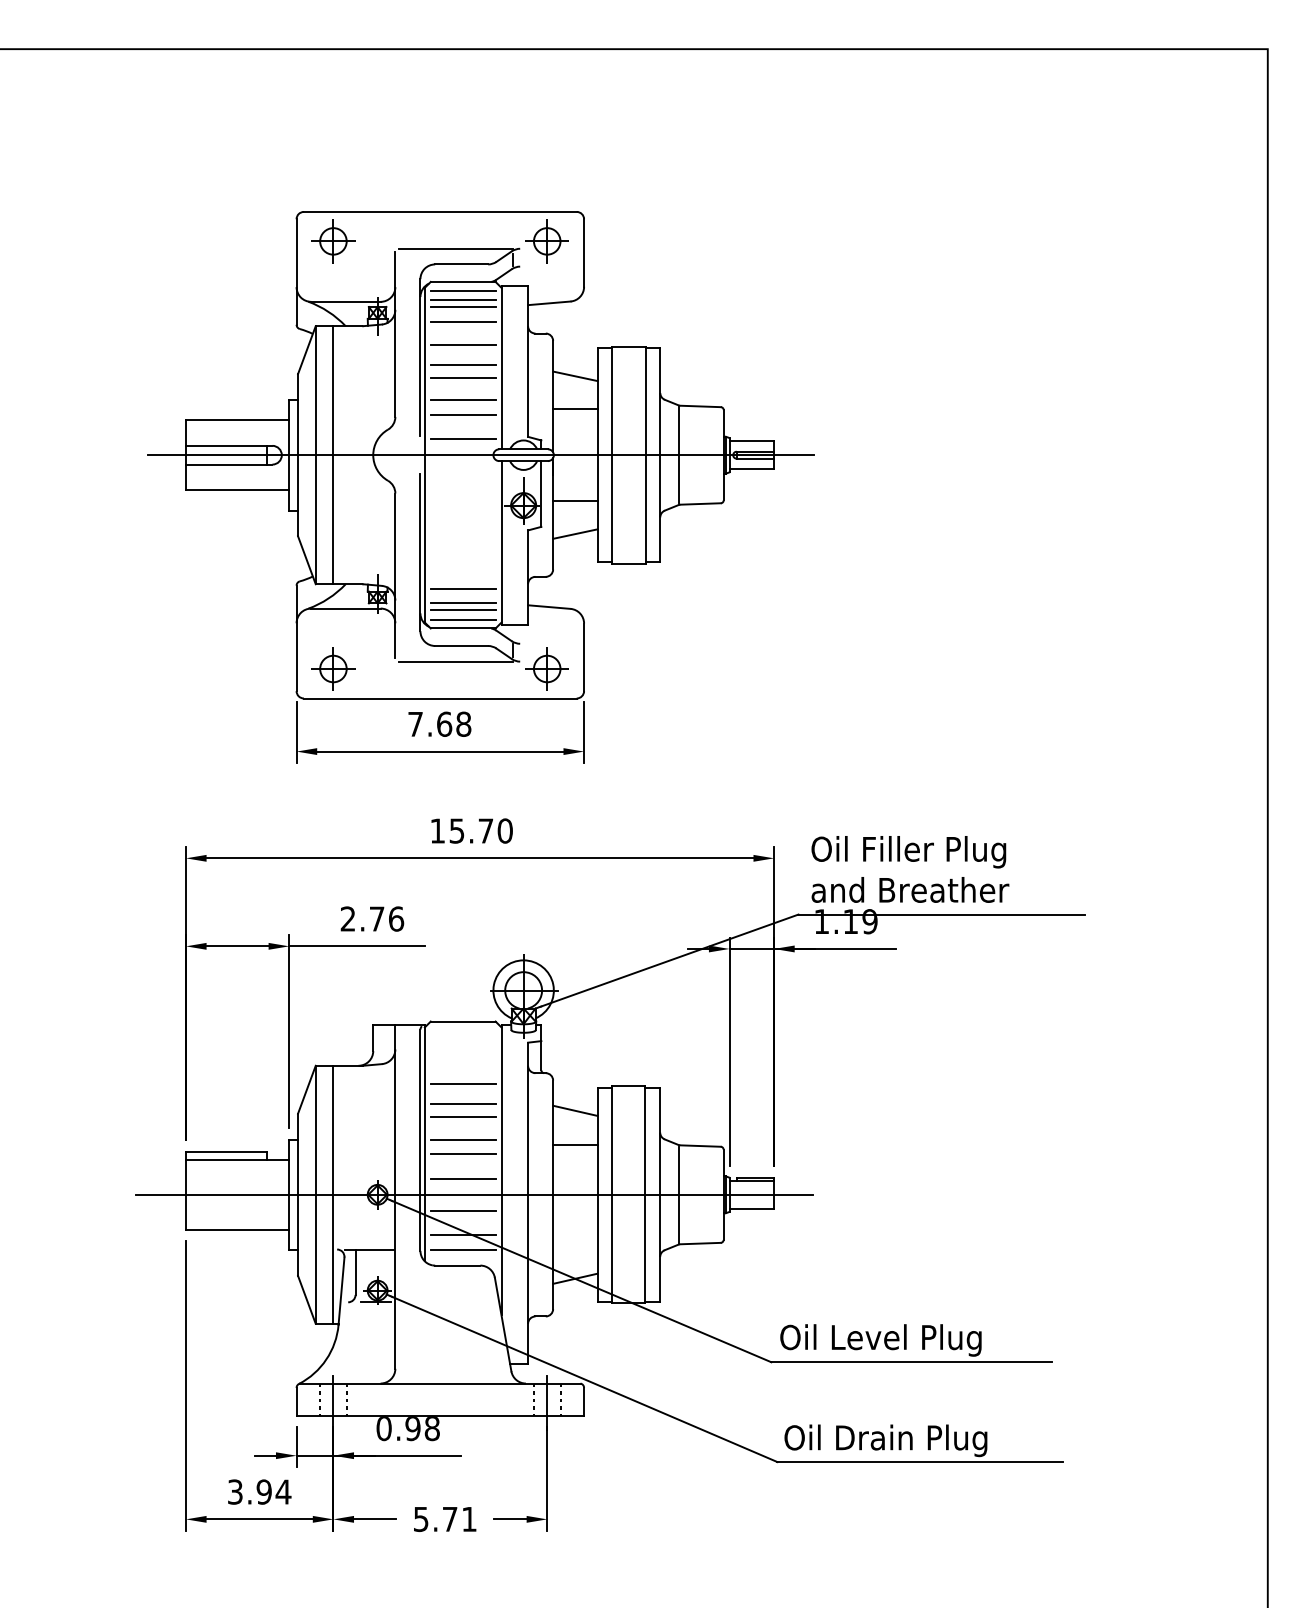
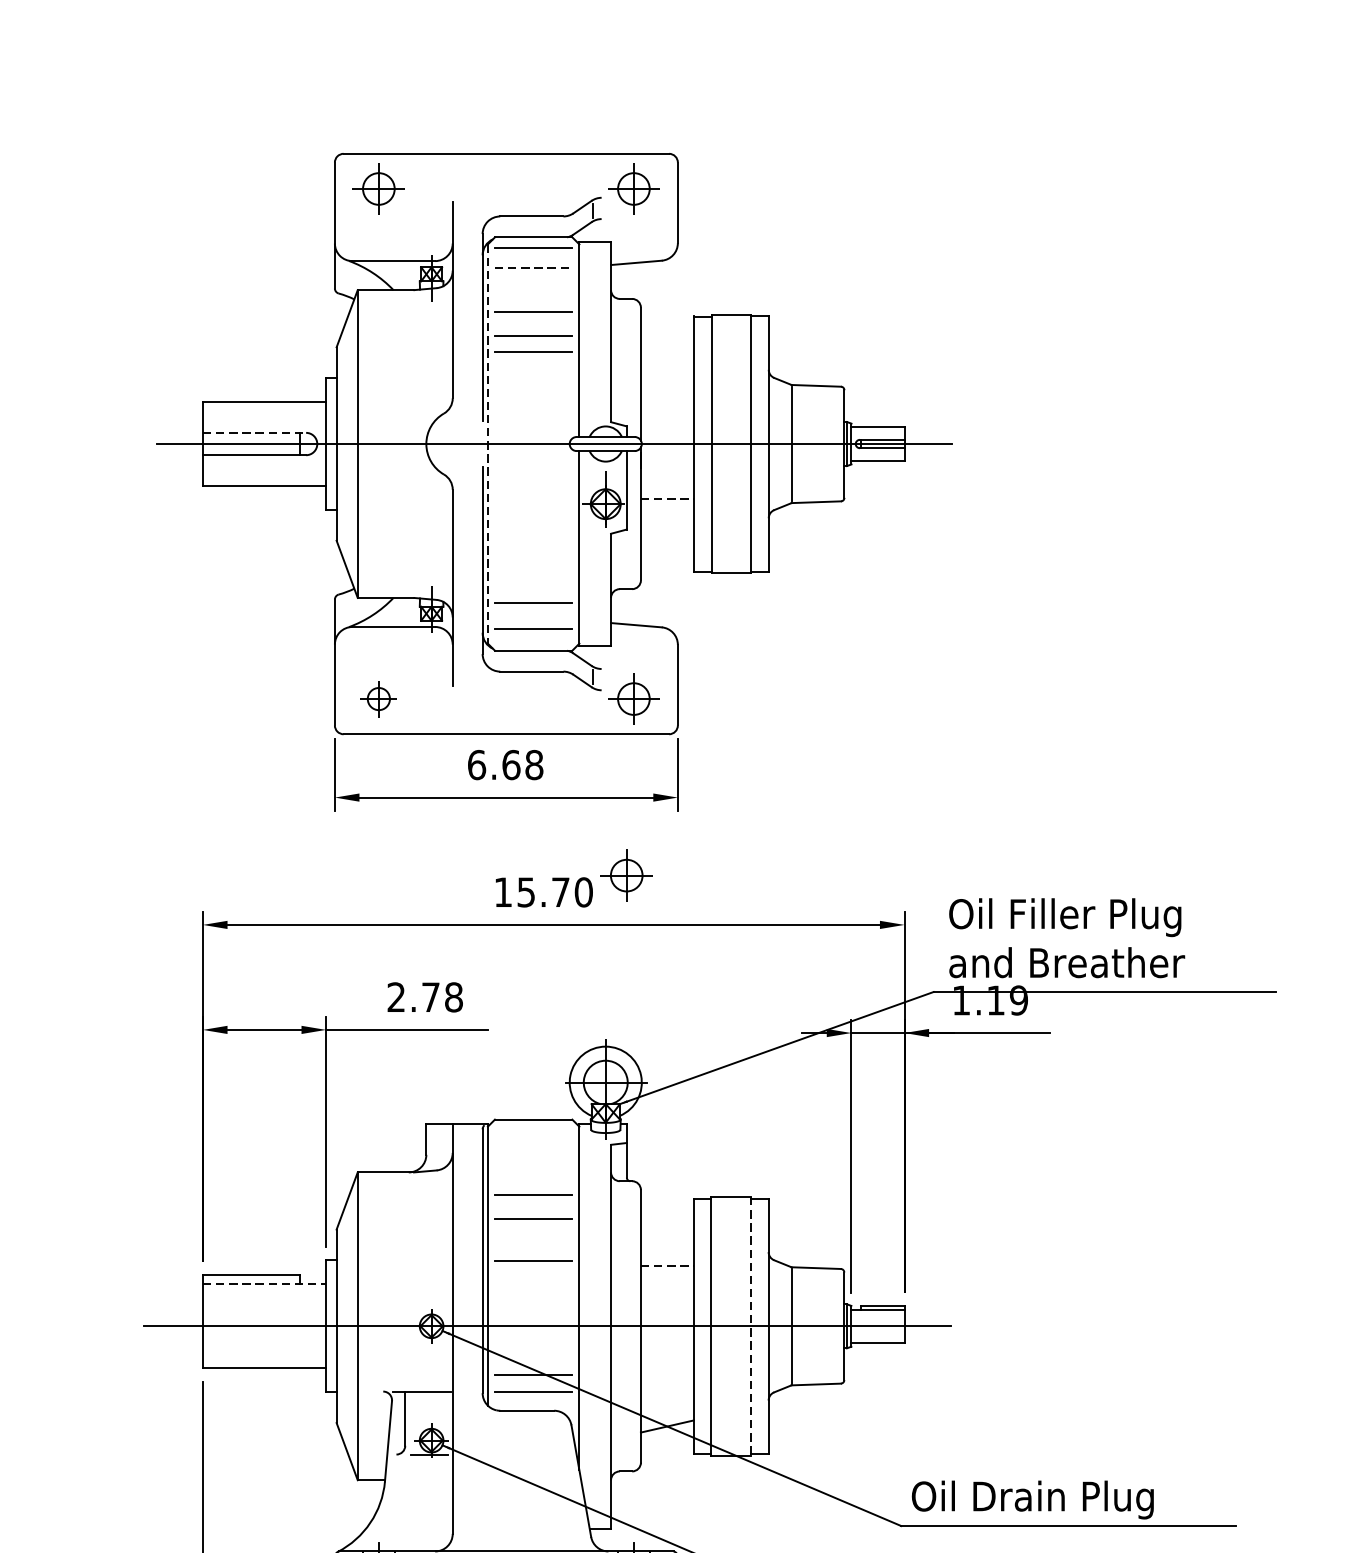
line: (456, 248) -> (525, 197), removed
line: (462, 300) -> (532, 259), removed
line: (463, 307) -> (534, 267), solid -> dashed
line: (462, 321) -> (532, 284), removed
line: (575, 376) -> (667, 350), removed
line: (462, 400) -> (532, 378), removed
line: (575, 409) -> (667, 389), removed
line: (462, 414) -> (532, 395), removed
line: (462, 439) -> (532, 425), removed
line: (229, 445) -> (254, 432), solid -> dashed
line: (333, 455) -> (378, 444), removed
line: (424, 455) -> (487, 444), solid -> dashed
line: (575, 501) -> (667, 499), solid -> dashed
line: (575, 533) -> (667, 537), removed
line: (462, 603) -> (532, 620), removed
line: (462, 619) -> (532, 640), removed
line: (456, 661) -> (525, 690), removed
part: (333, 668) -> (378, 698), size x0.7
text: (415, 723) -> (476, 764), 7.68 -> 6.68
part: (540, 816) -> (625, 875), added
text: (396, 918) -> (454, 996), 2.76 -> 2.78
line: (575, 1110) -> (667, 1225), removed
line: (462, 1117) -> (532, 1234), removed
line: (575, 1144) -> (667, 1266), solid -> dashed
line: (462, 1154) -> (532, 1278), removed
line: (237, 1159) -> (264, 1284), solid -> dashed
line: (462, 1178) -> (532, 1306), removed
line: (333, 1194) -> (378, 1325), removed
line: (645, 1195) -> (751, 1327), solid -> dashed
line: (462, 1211) -> (532, 1346), removed
text: (908, 1340) -> (1064, 1500), Oil Level Plug -> Oil Drain Plug

